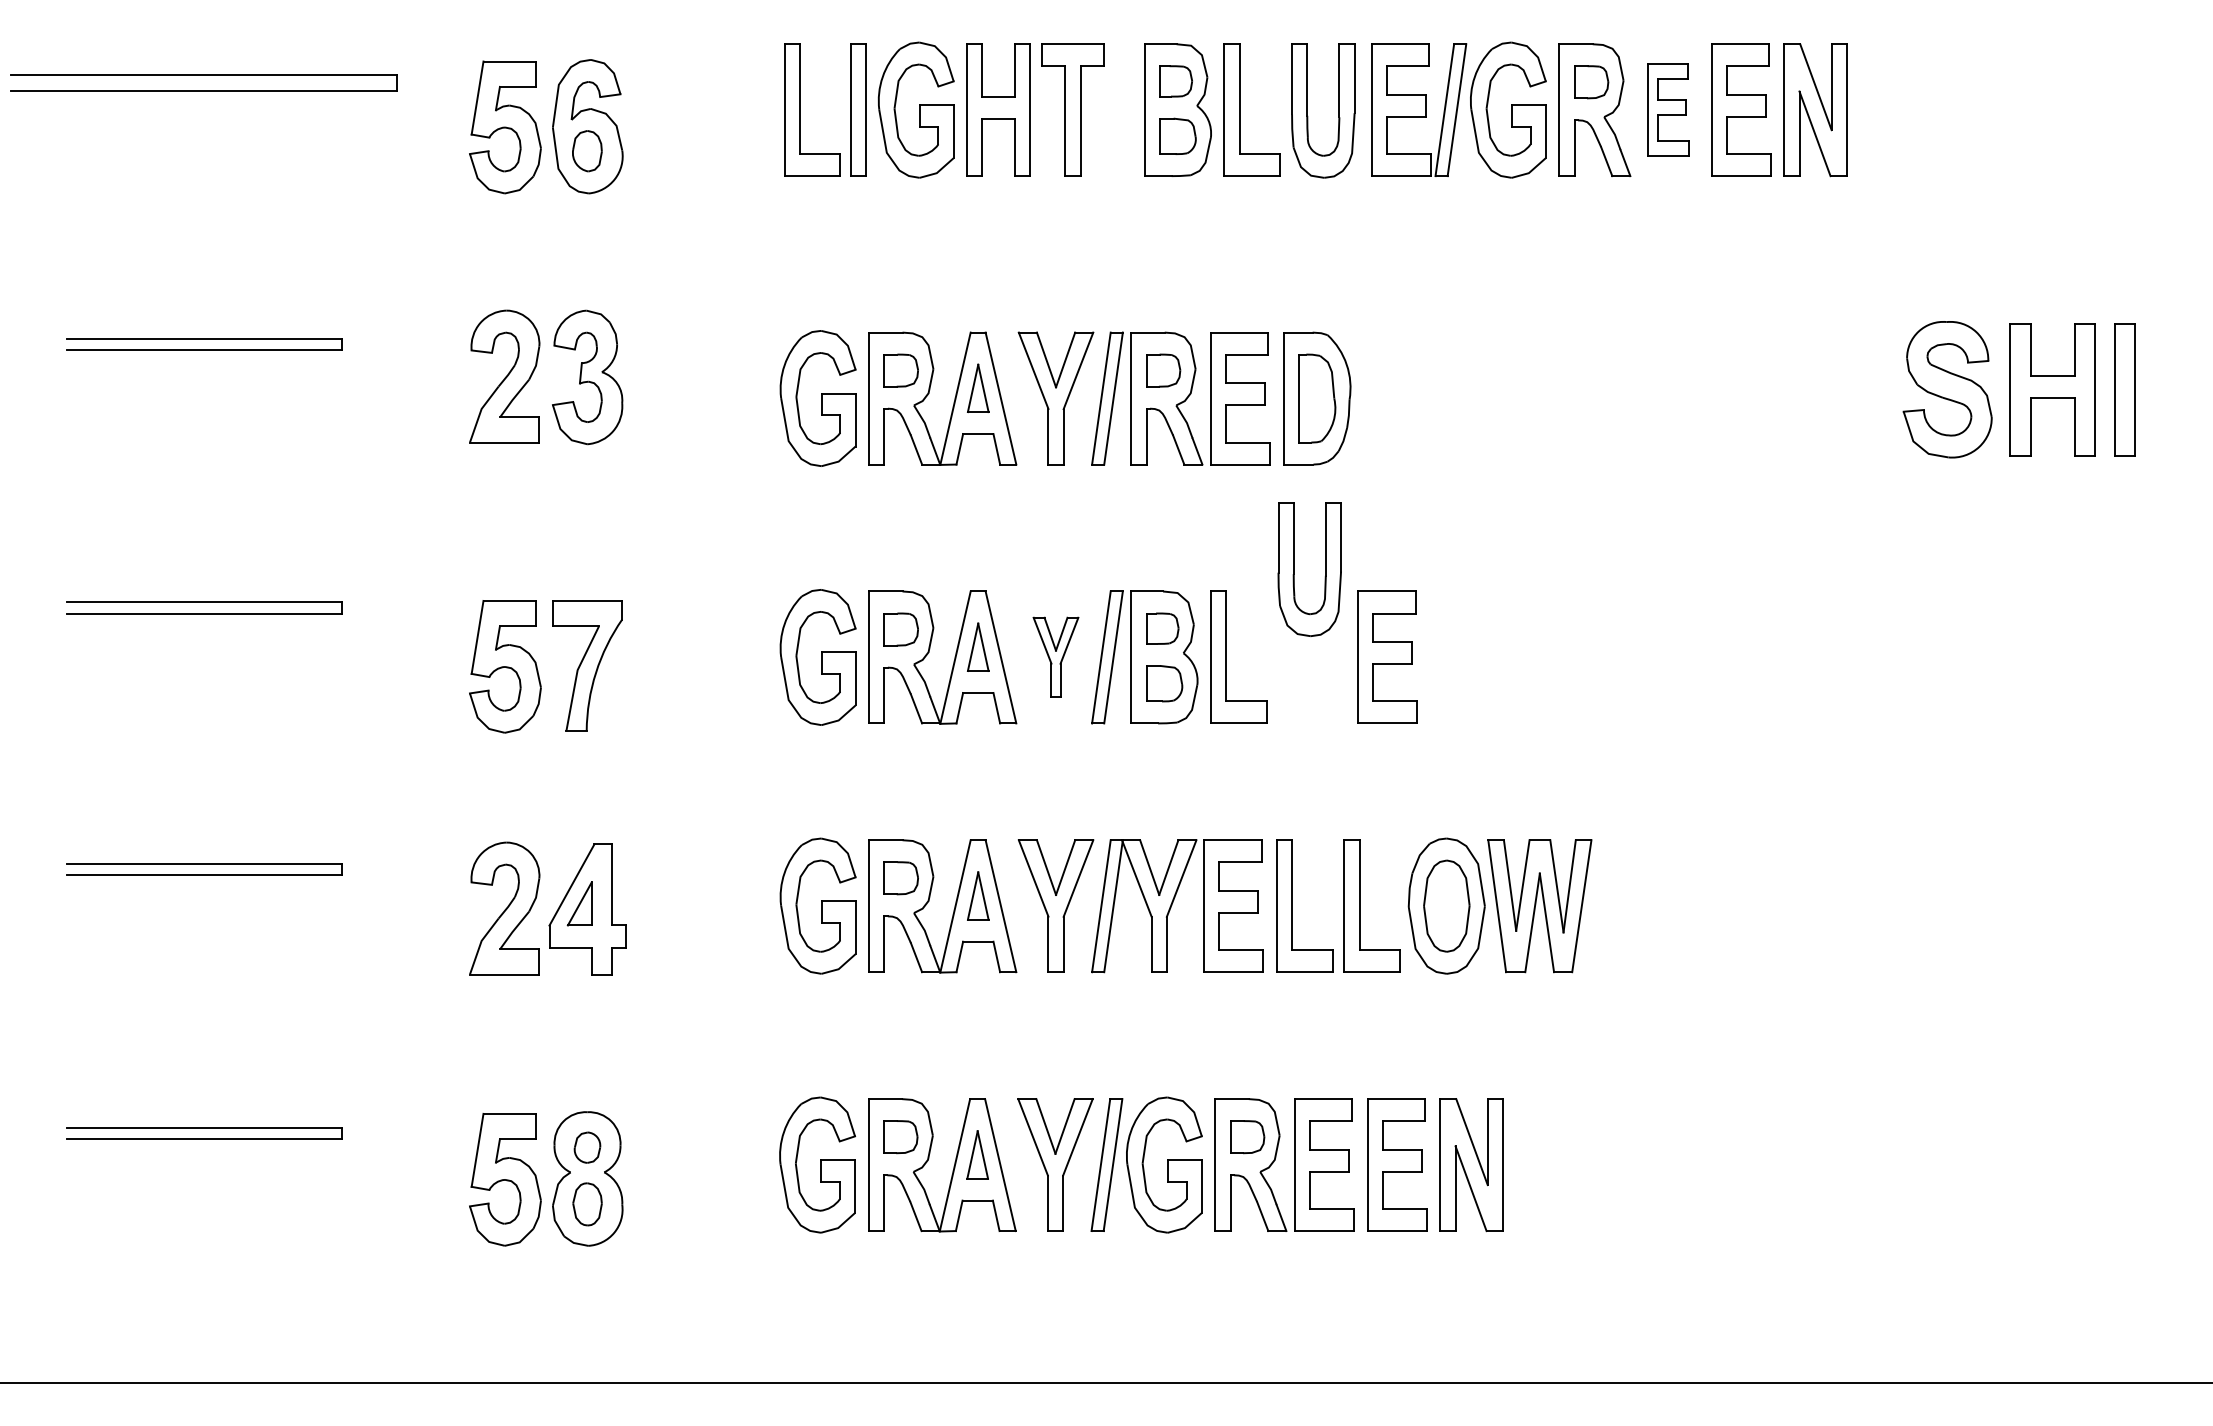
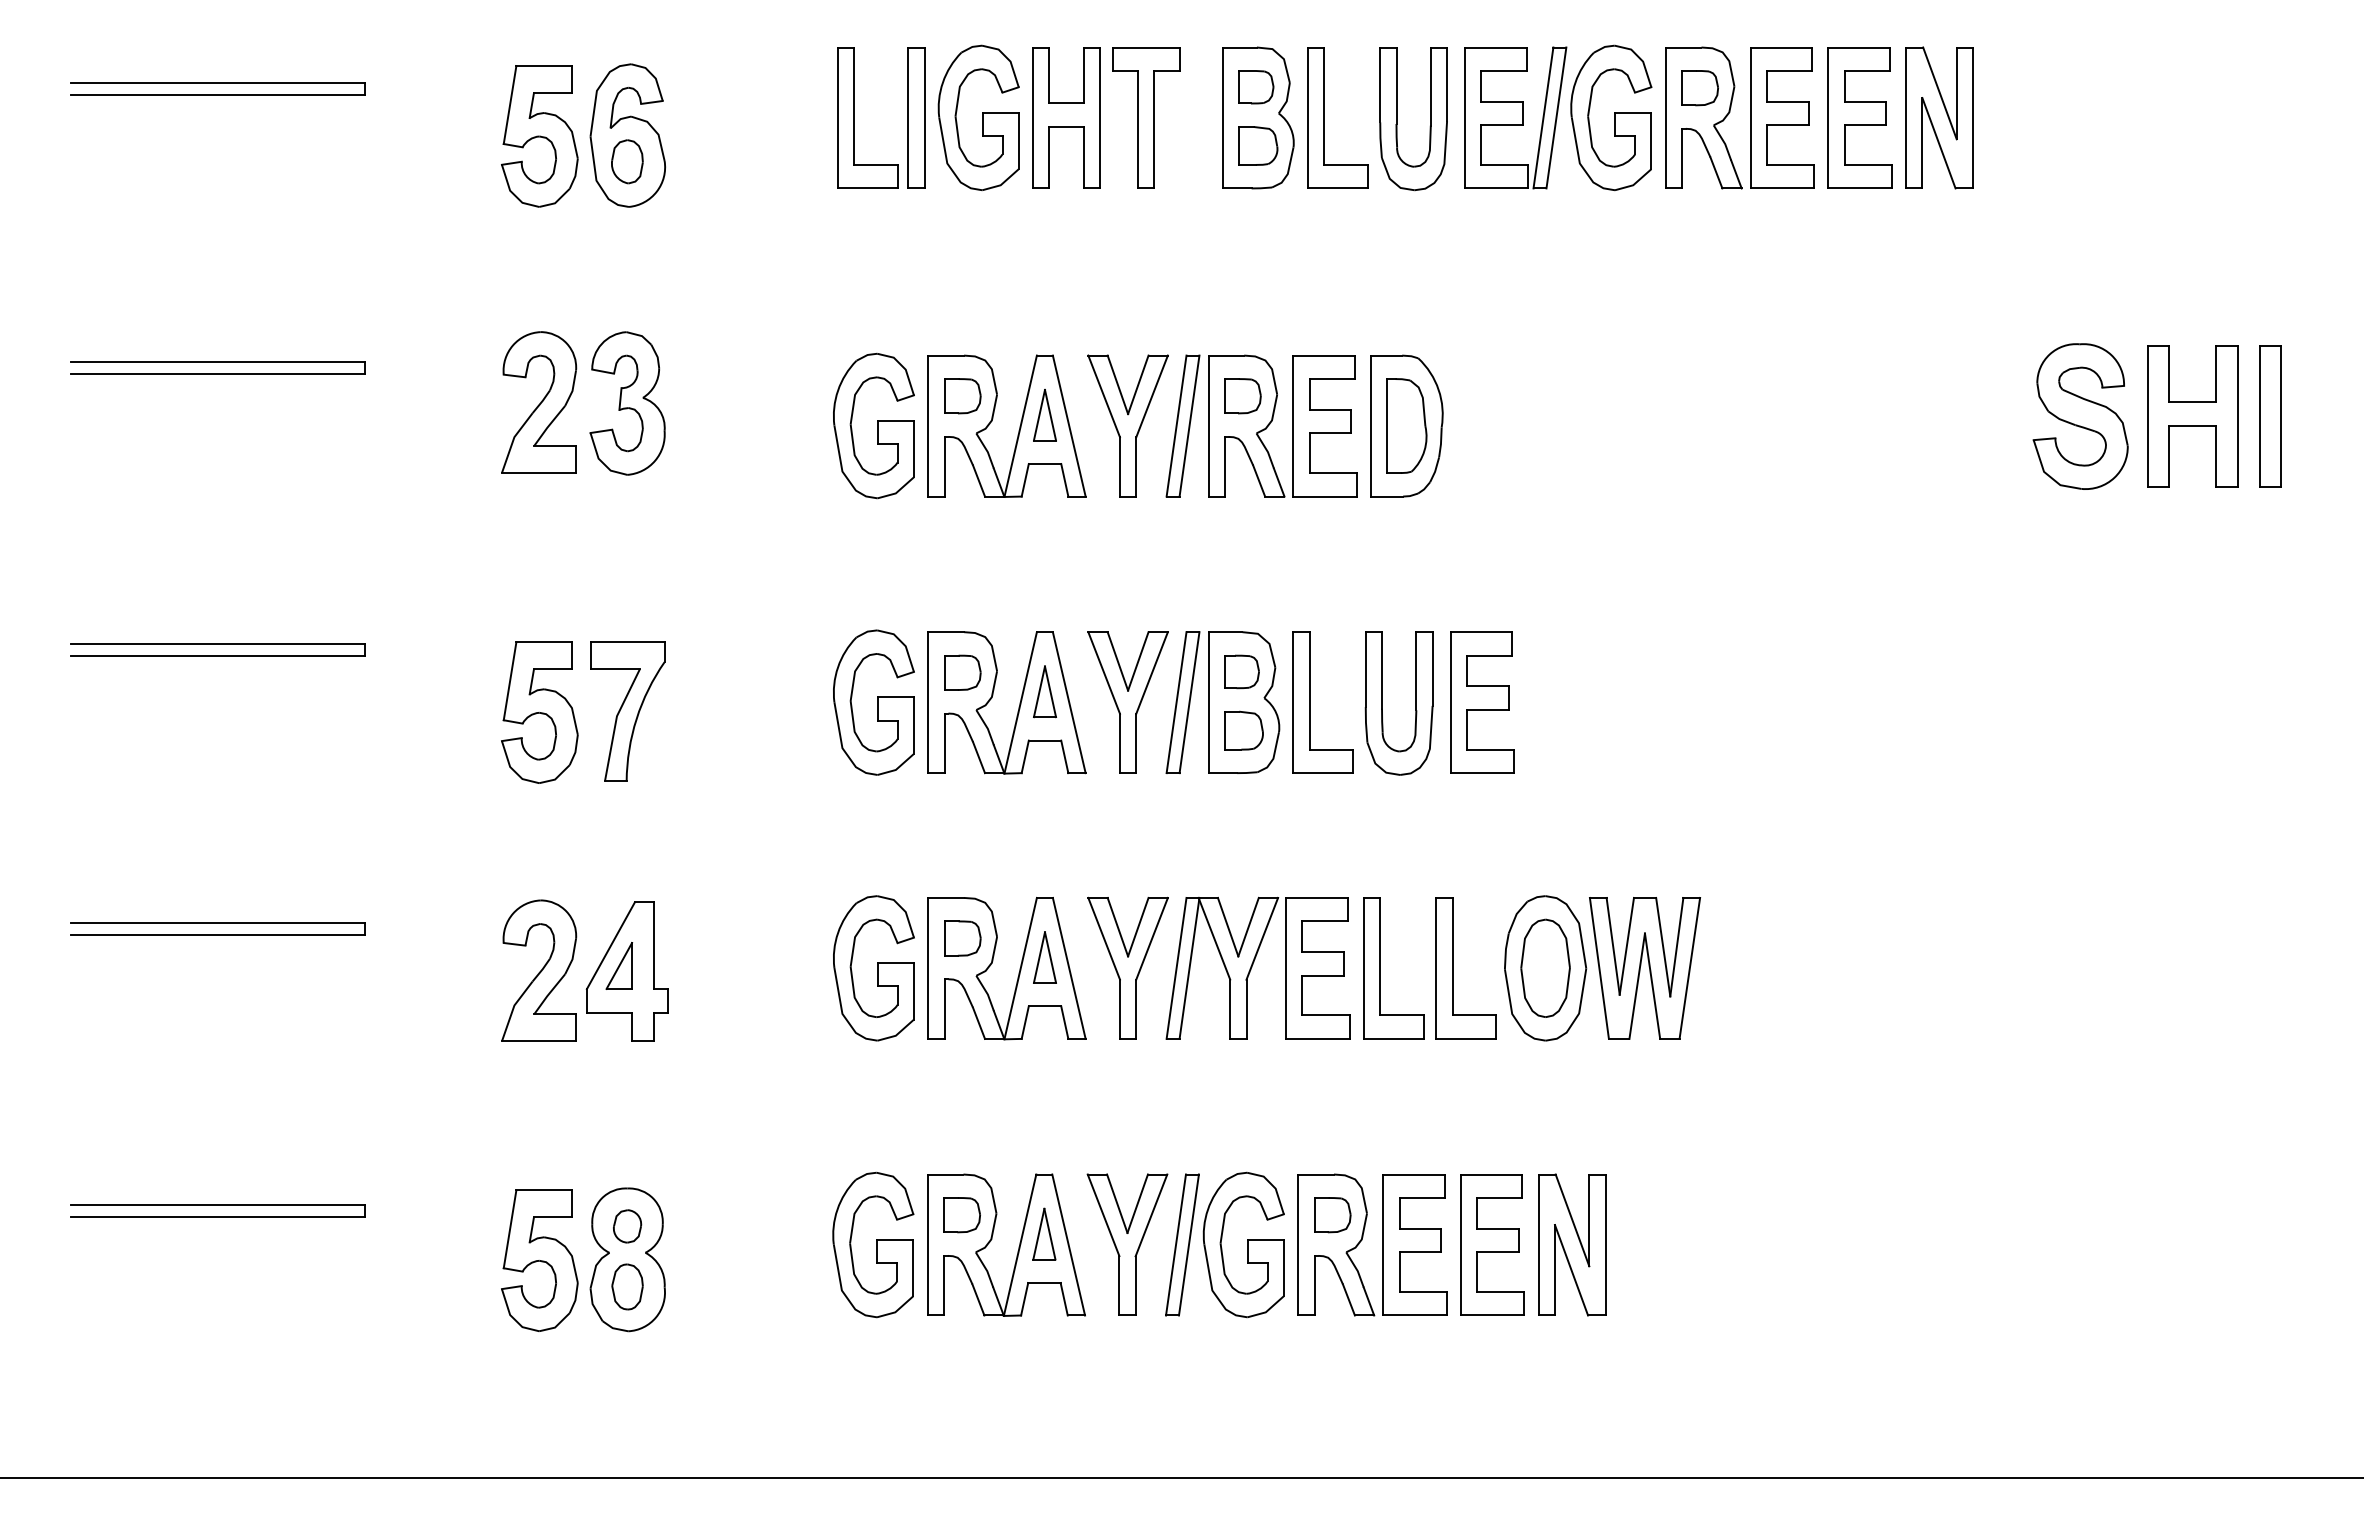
part: (203, 82) -> (217, 88), size x0.71
part: (1668, 109) -> (1782, 117), size x1.43
part: (1294, 569) -> (1382, 703), moved
part: (1055, 657) -> (1127, 702), size x1.67

